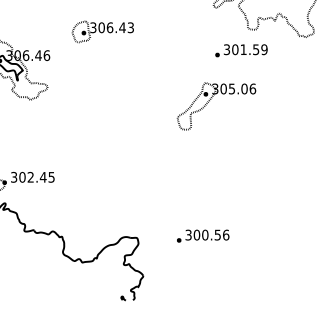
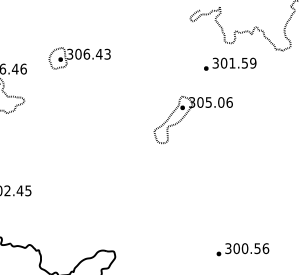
part: (102, 31) -> (79, 58), moved
text: (241, 50) -> (230, 64), moved
text: (203, 235) -> (243, 249), moved

